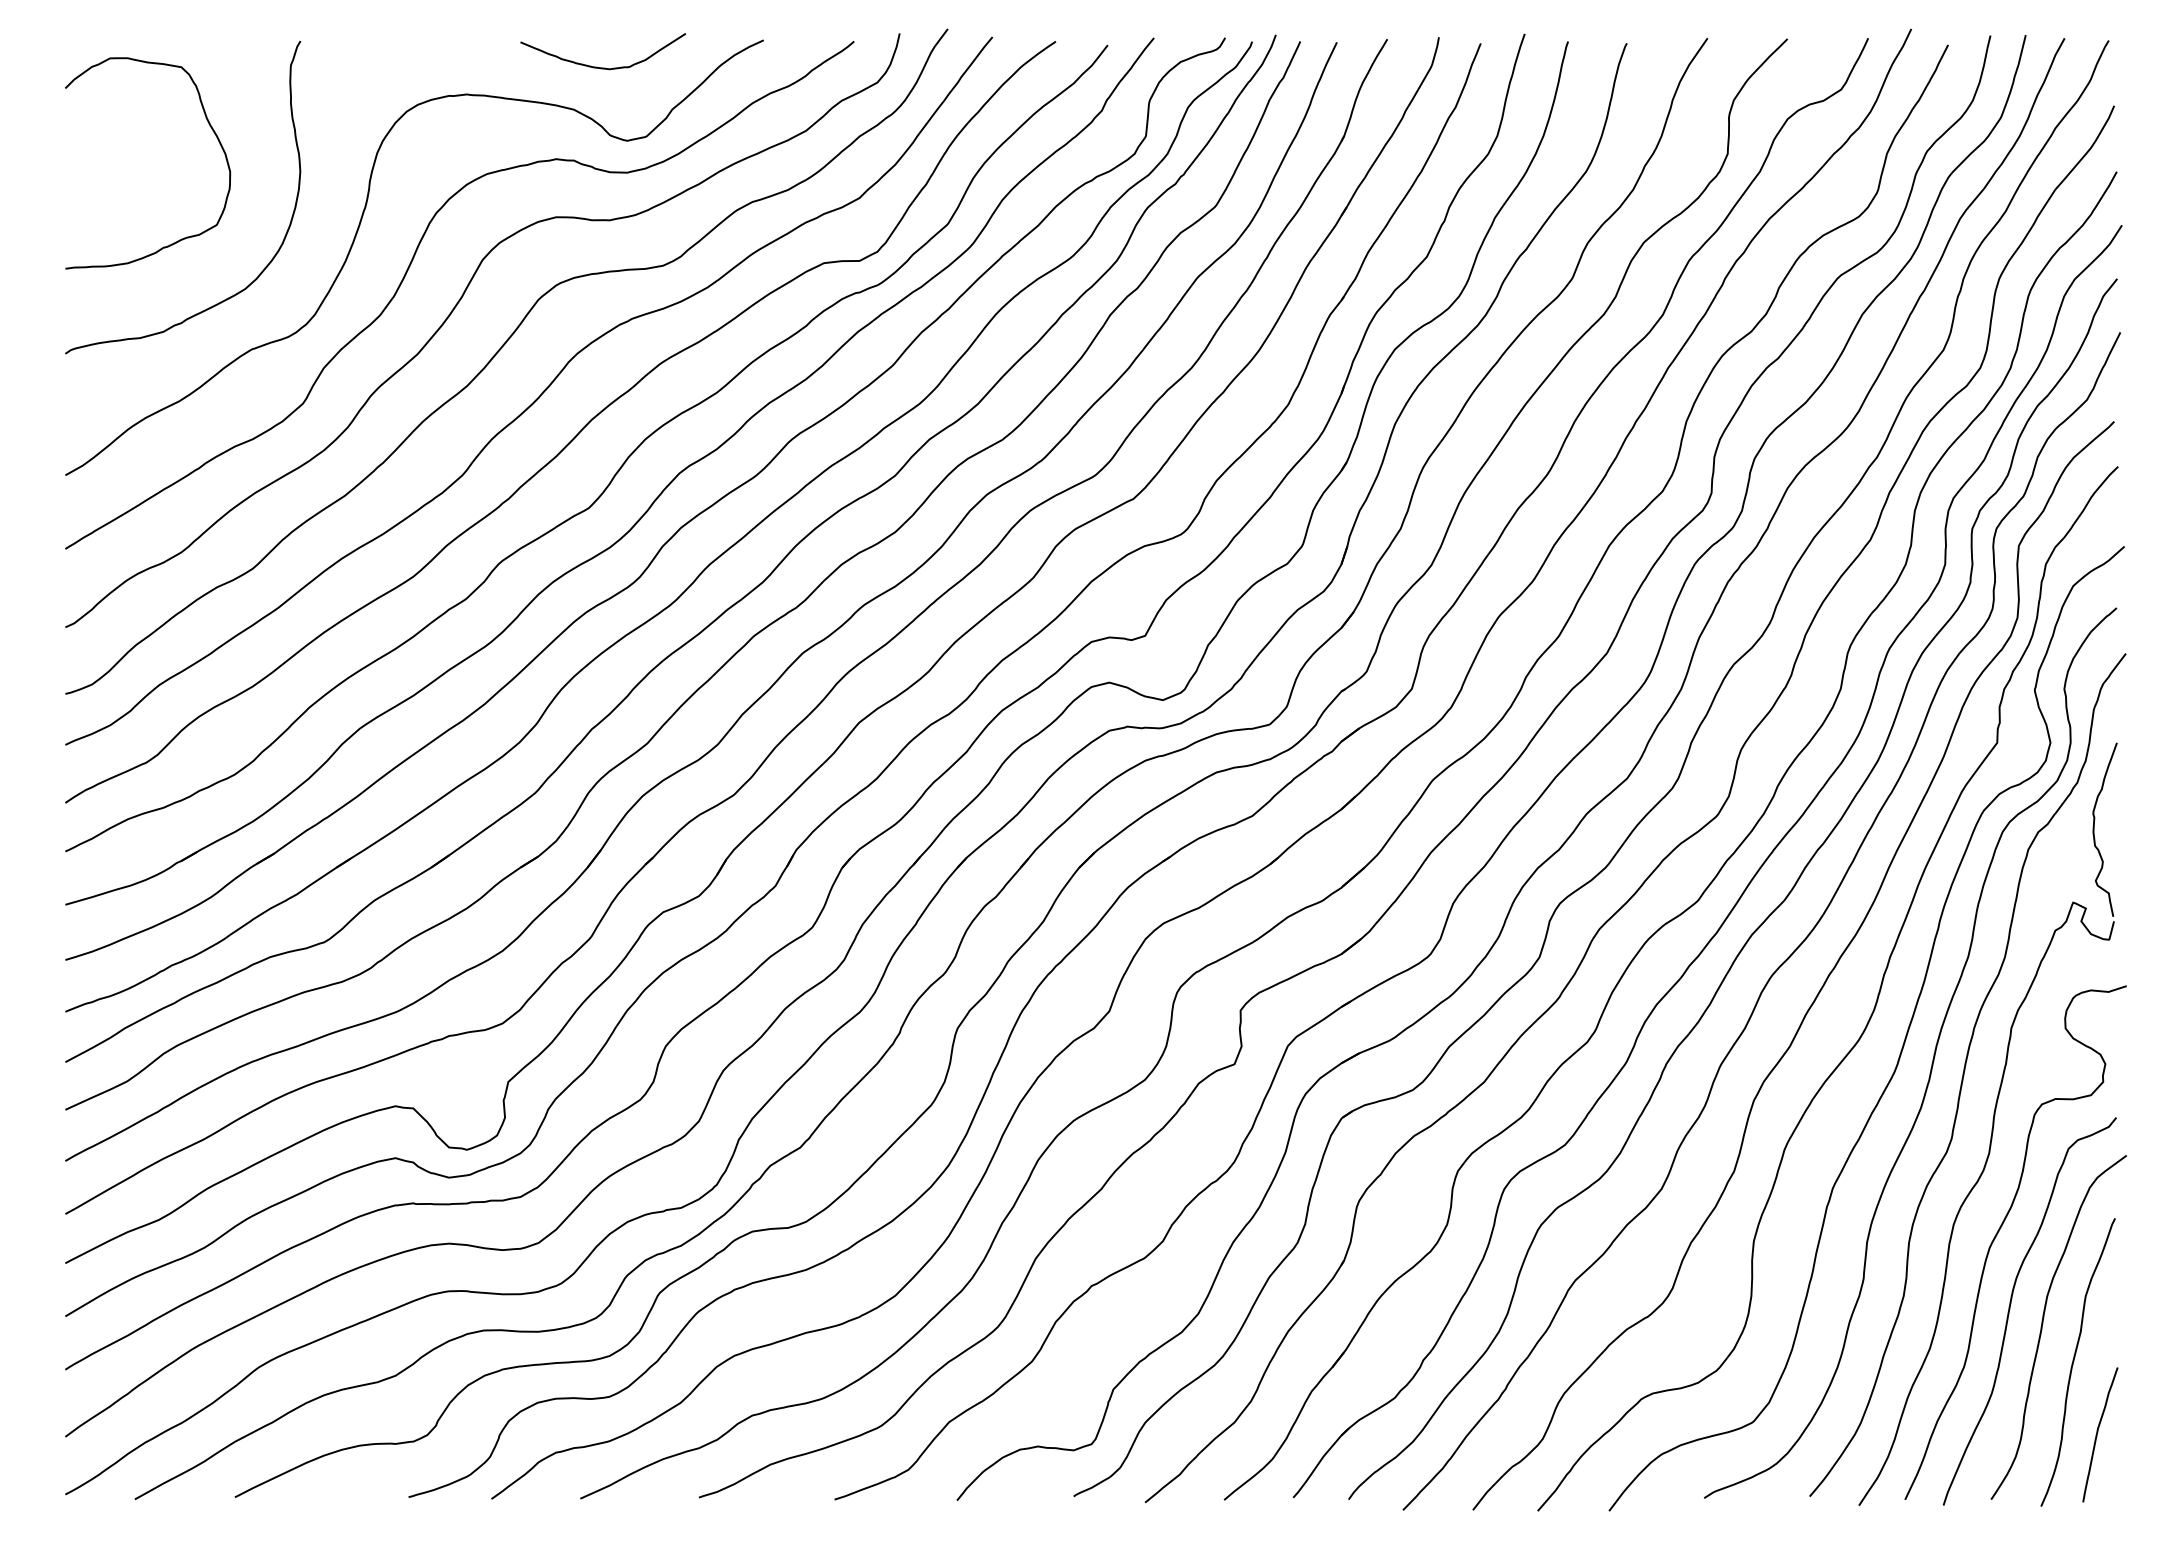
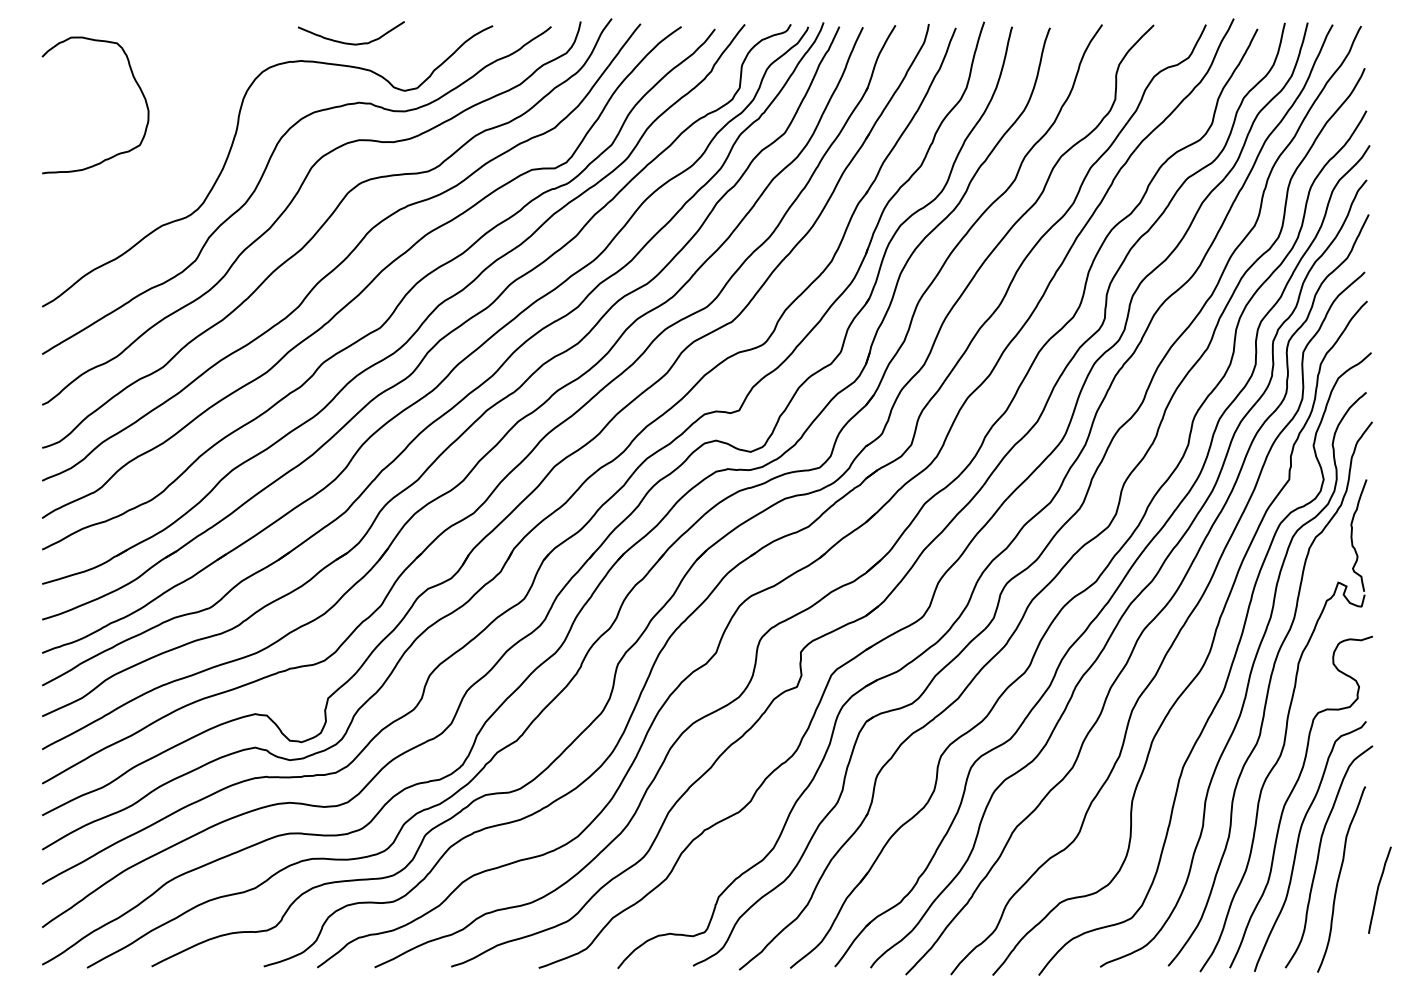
curve: (598, 65) -> (348, 42), moved
curve: (261, 270) -> (168, 174), removed
curve: (2098, 1433) -> (1378, 889), moved

